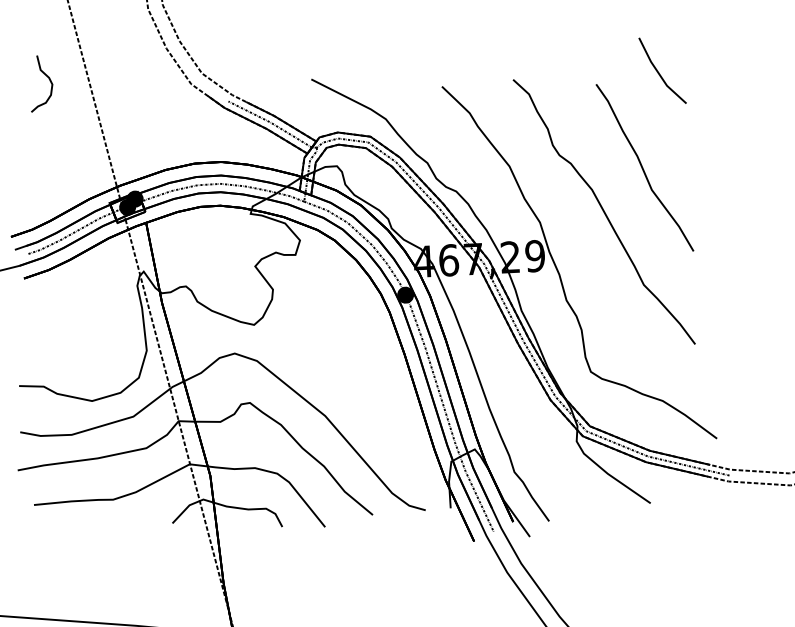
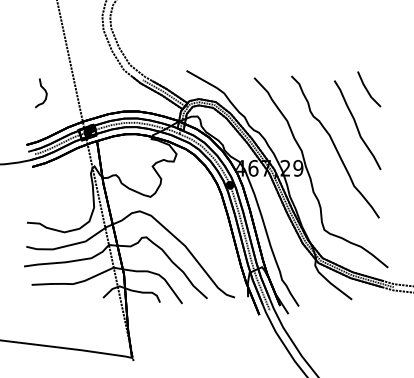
line: (661, 73) -> (368, 90), moved
curve: (47, 80) -> (44, 91), moved

